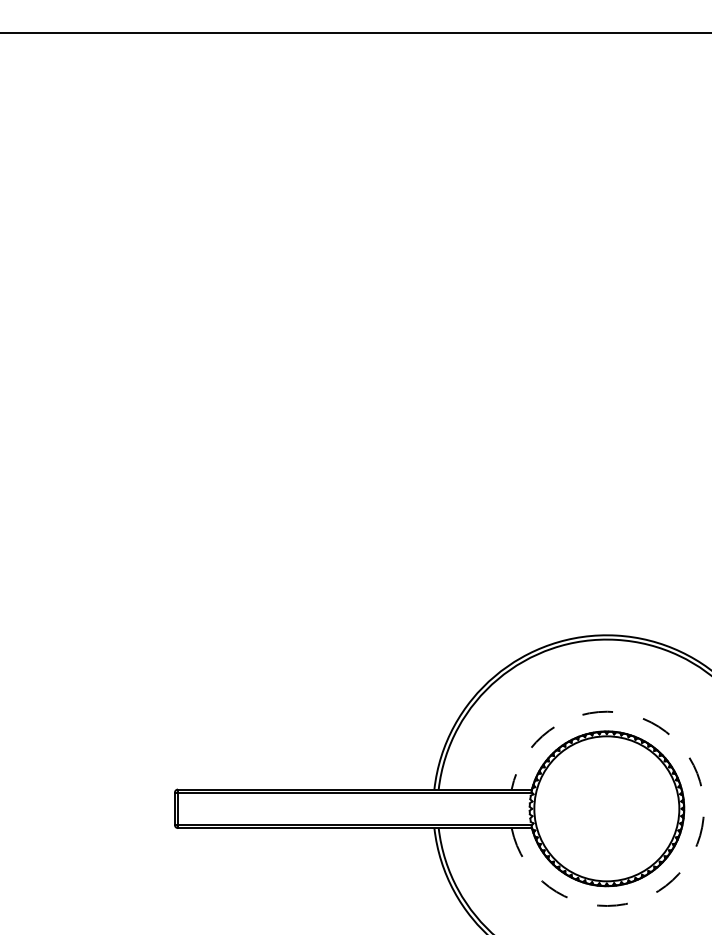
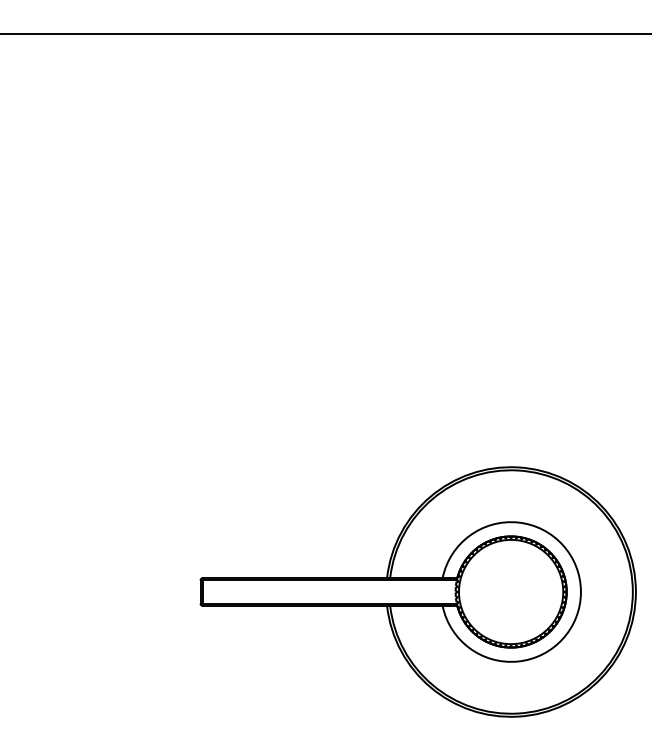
arc: (703, 809) -> (580, 592), dashed -> solid

